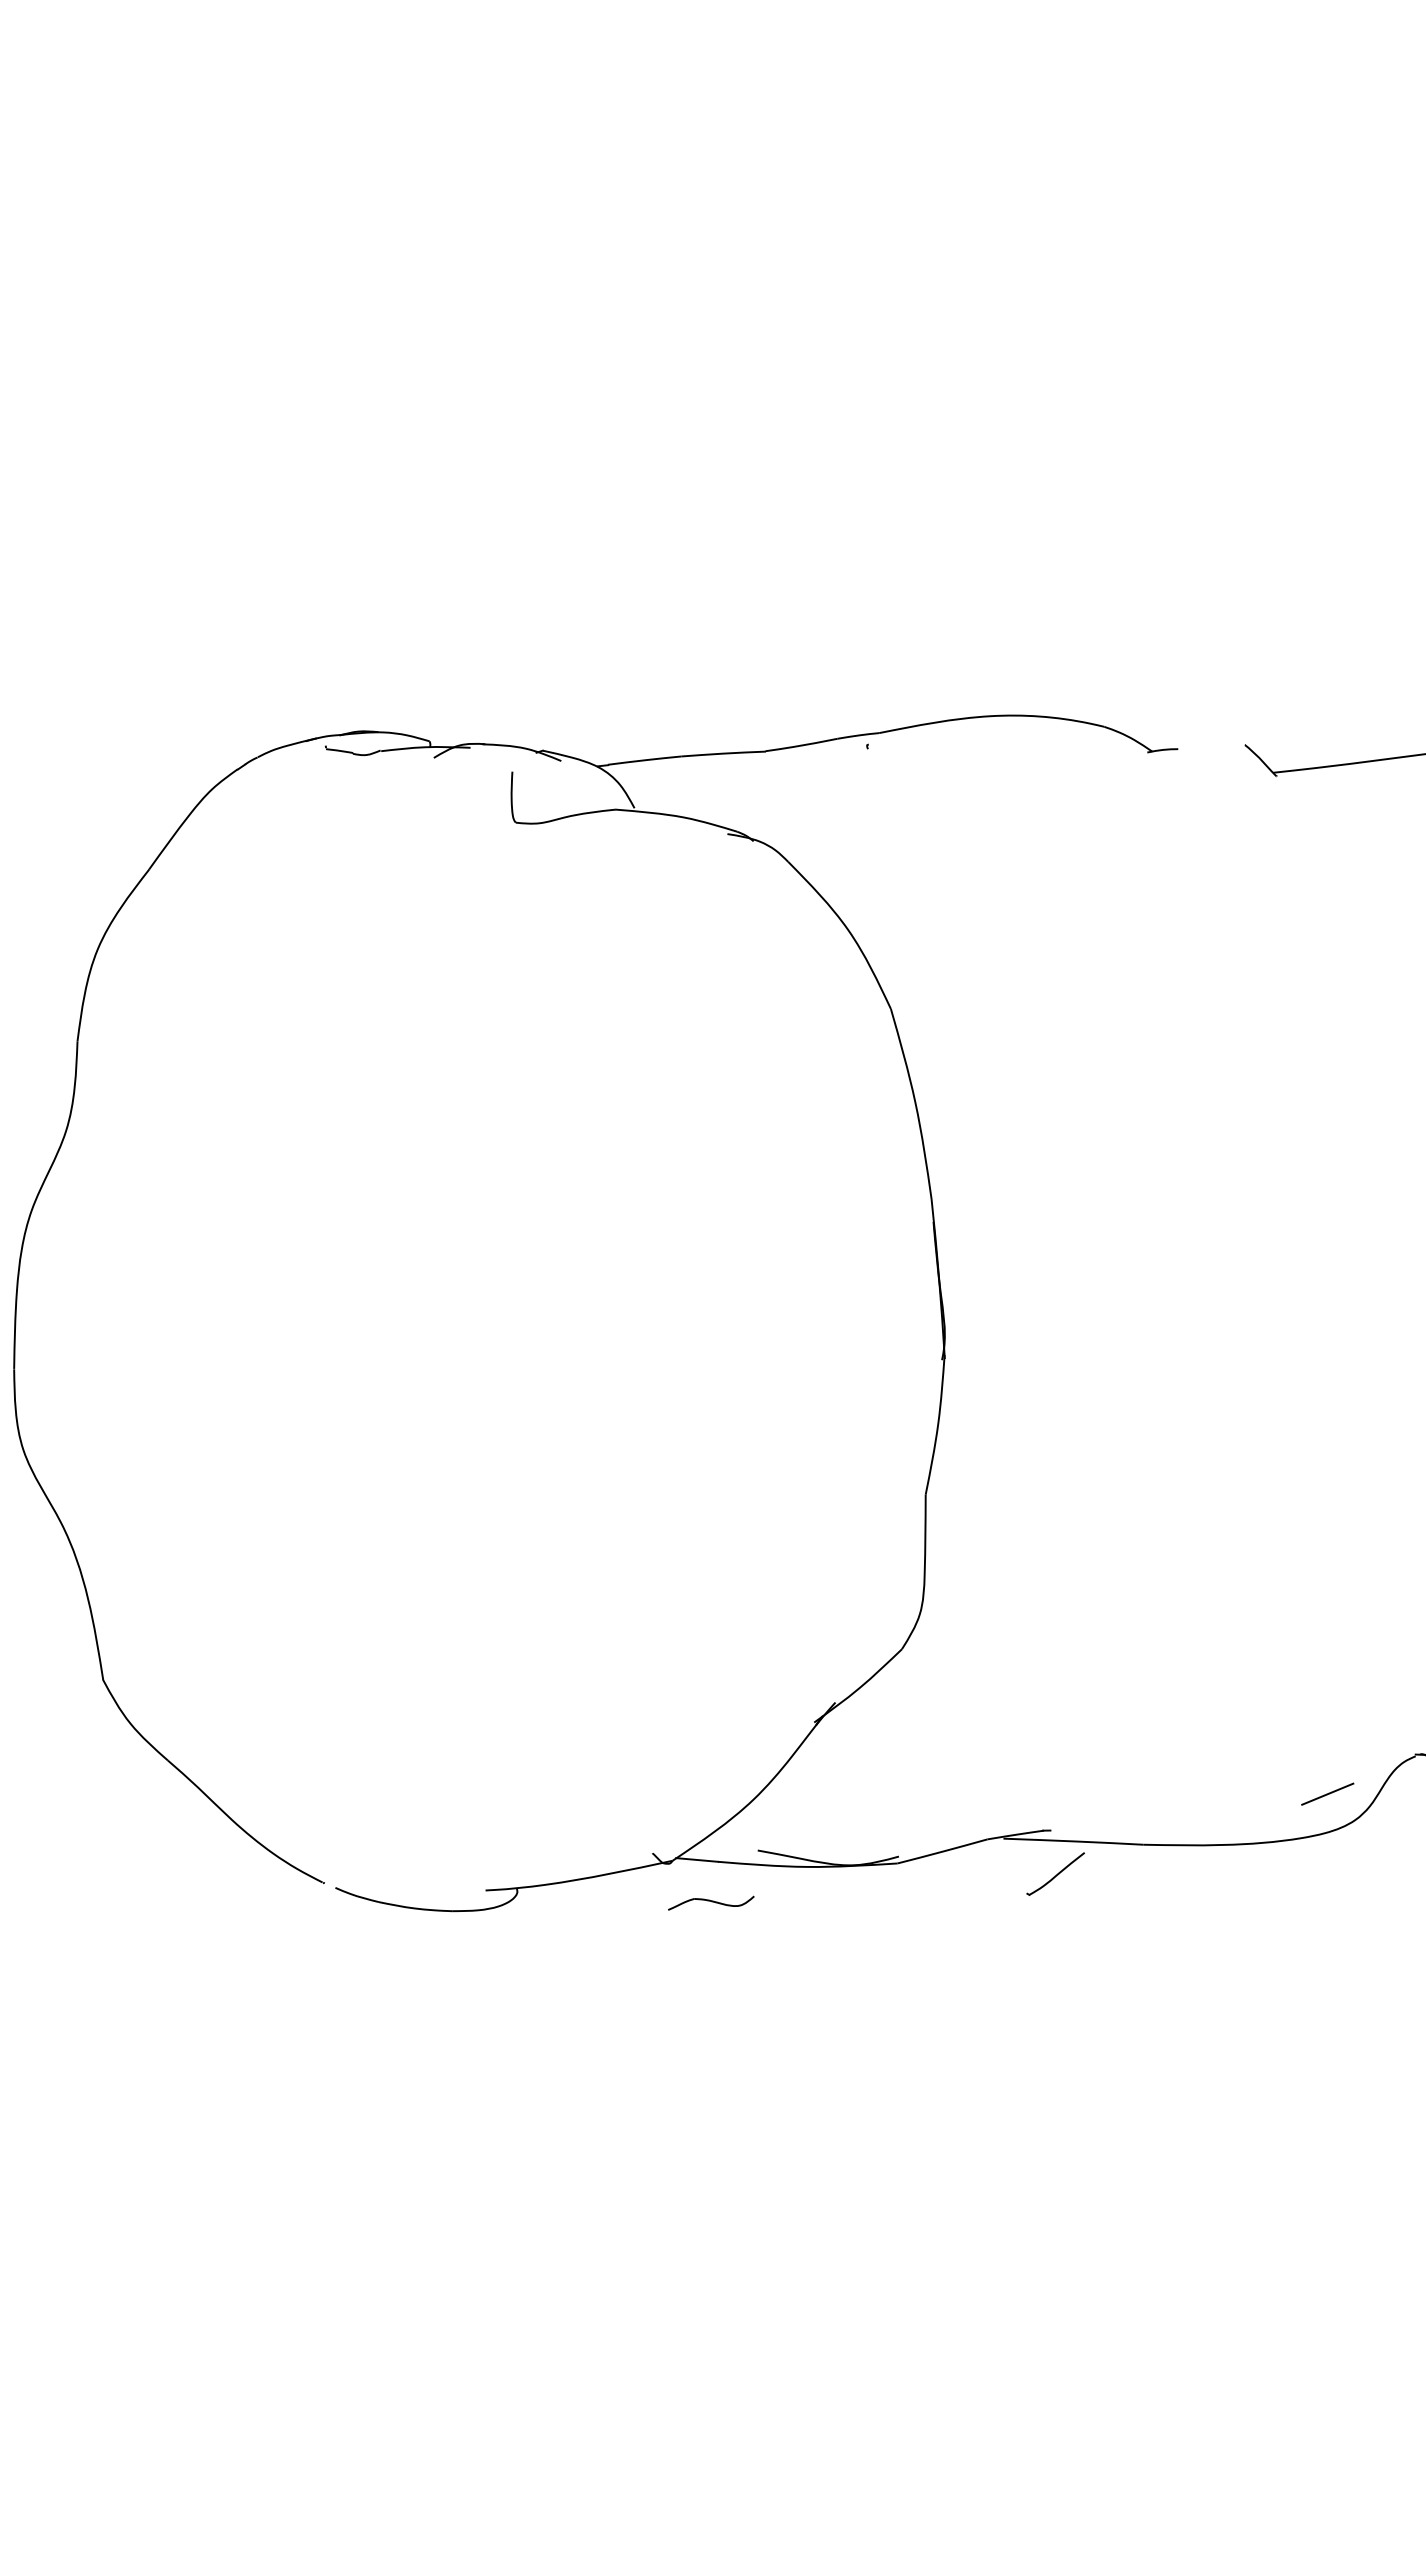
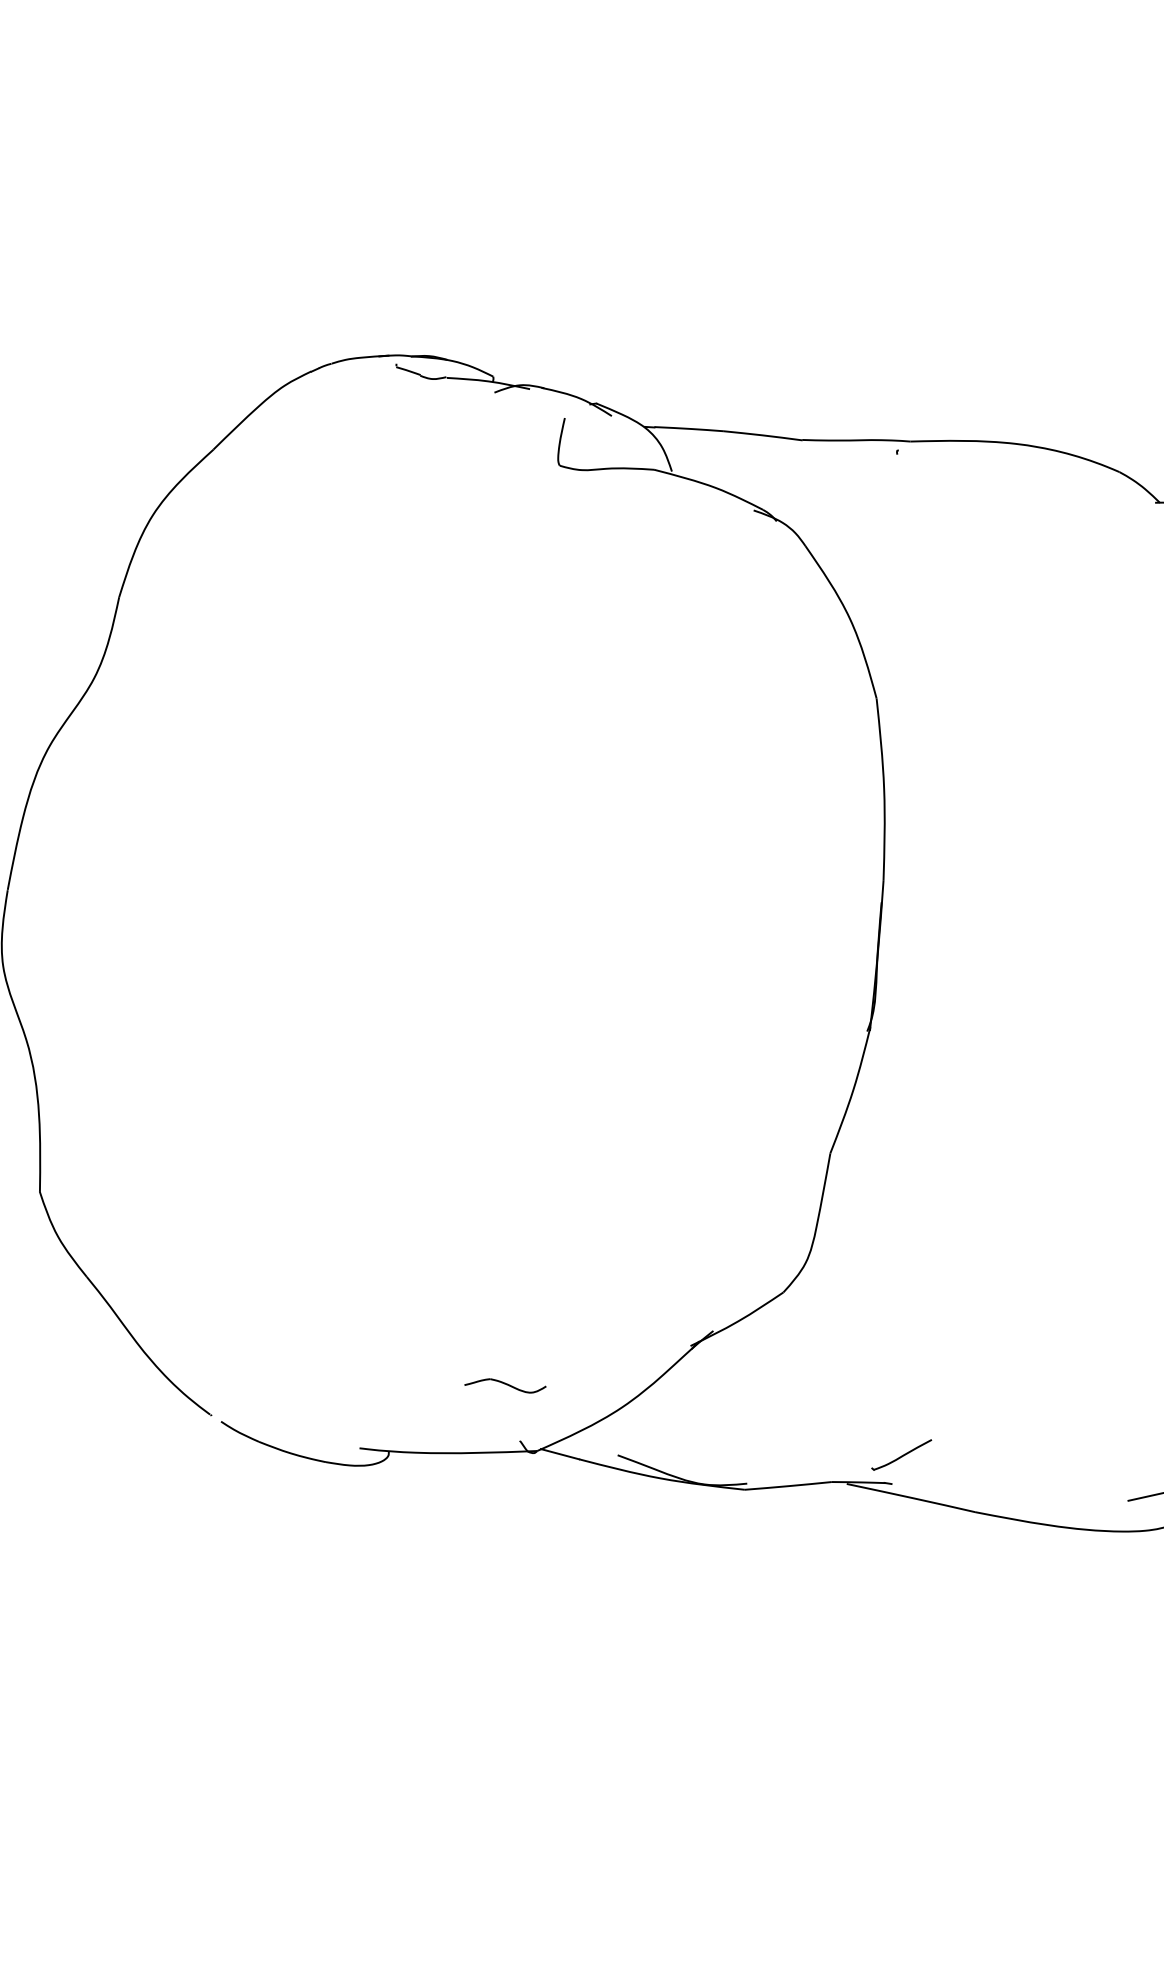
part: (1055, 1873) -> (901, 1454), moved
part: (711, 1902) -> (505, 1385), moved

